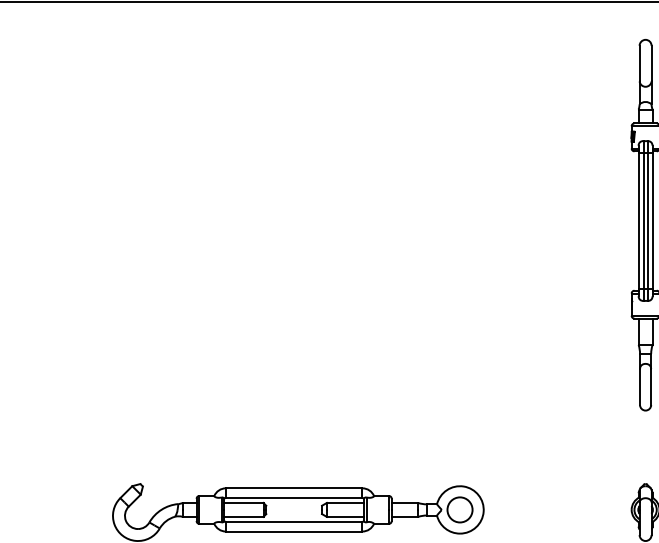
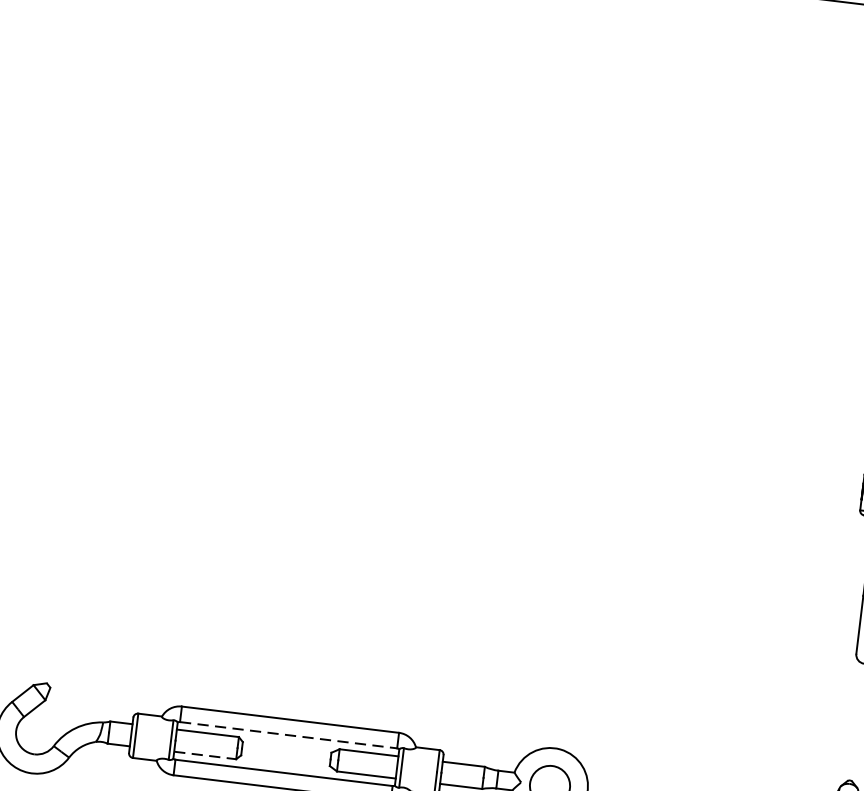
line: (294, 498) -> (289, 735), solid -> dashed
line: (244, 516) -> (206, 754), solid -> dashed

